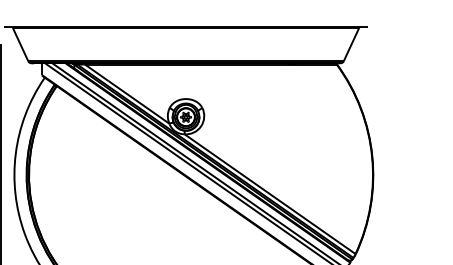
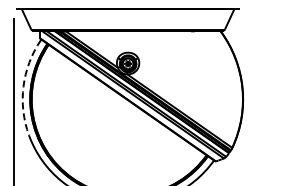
line: (15, 154) -> (23, 86), solid -> dashed

